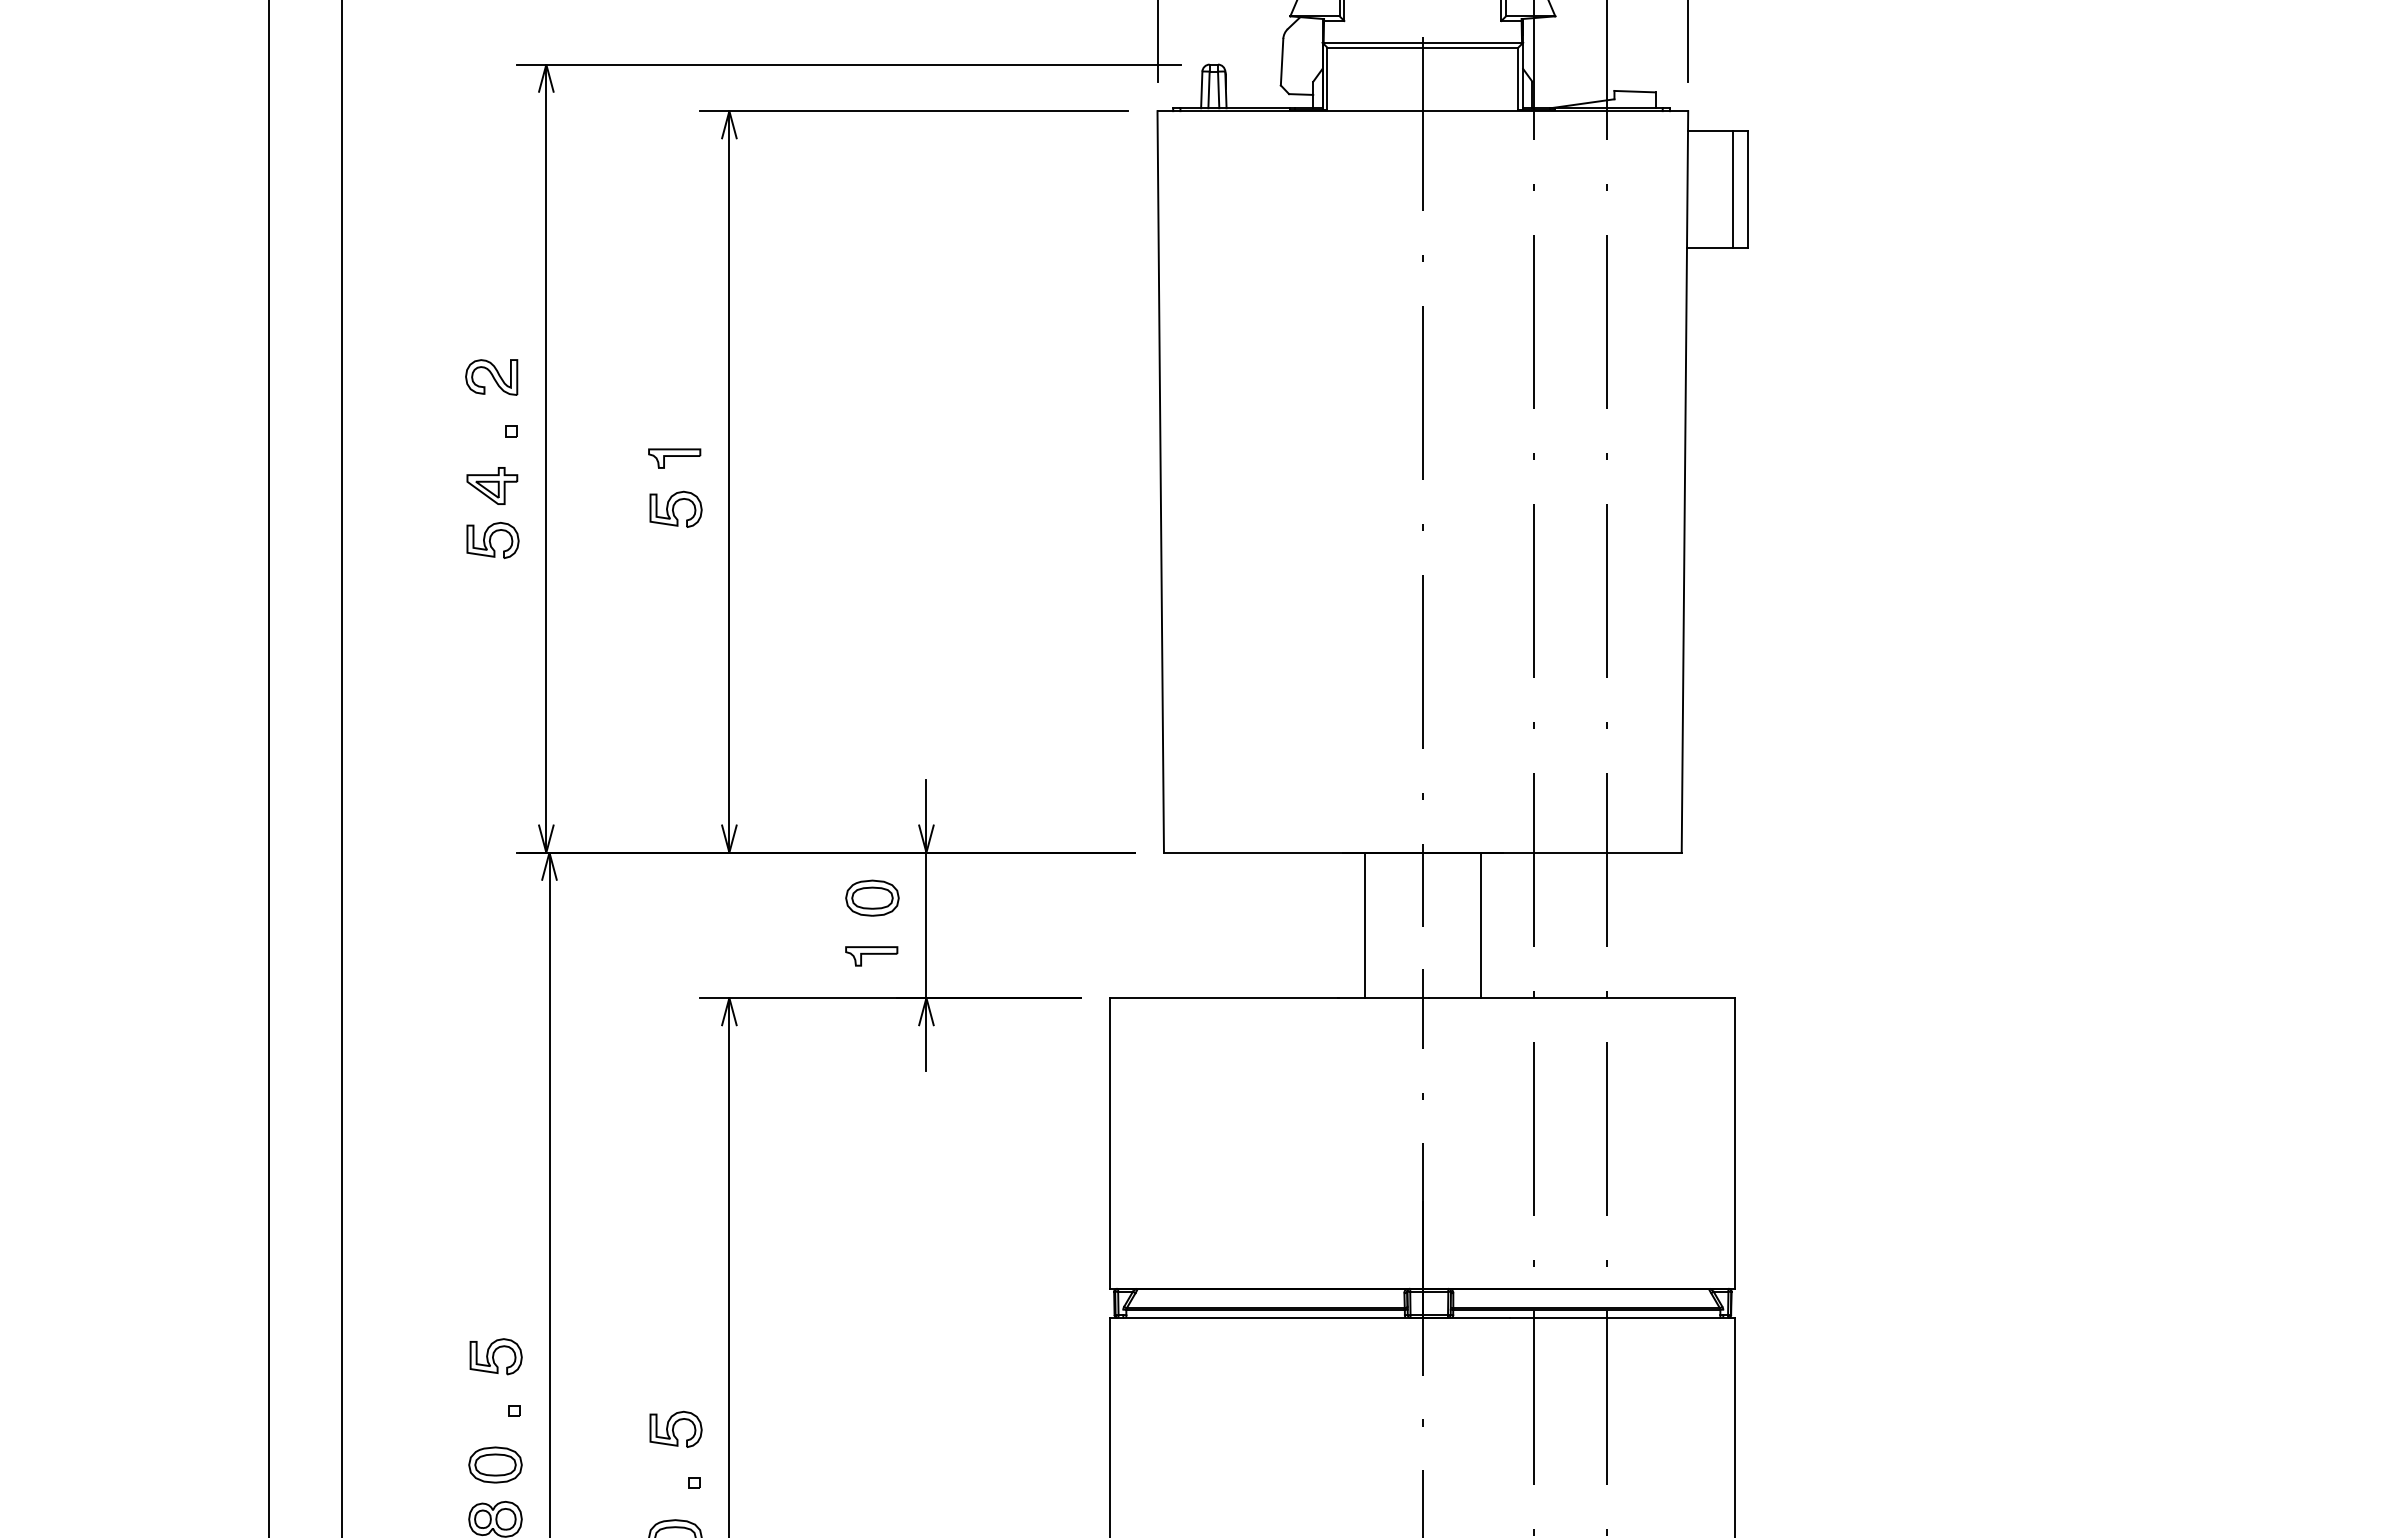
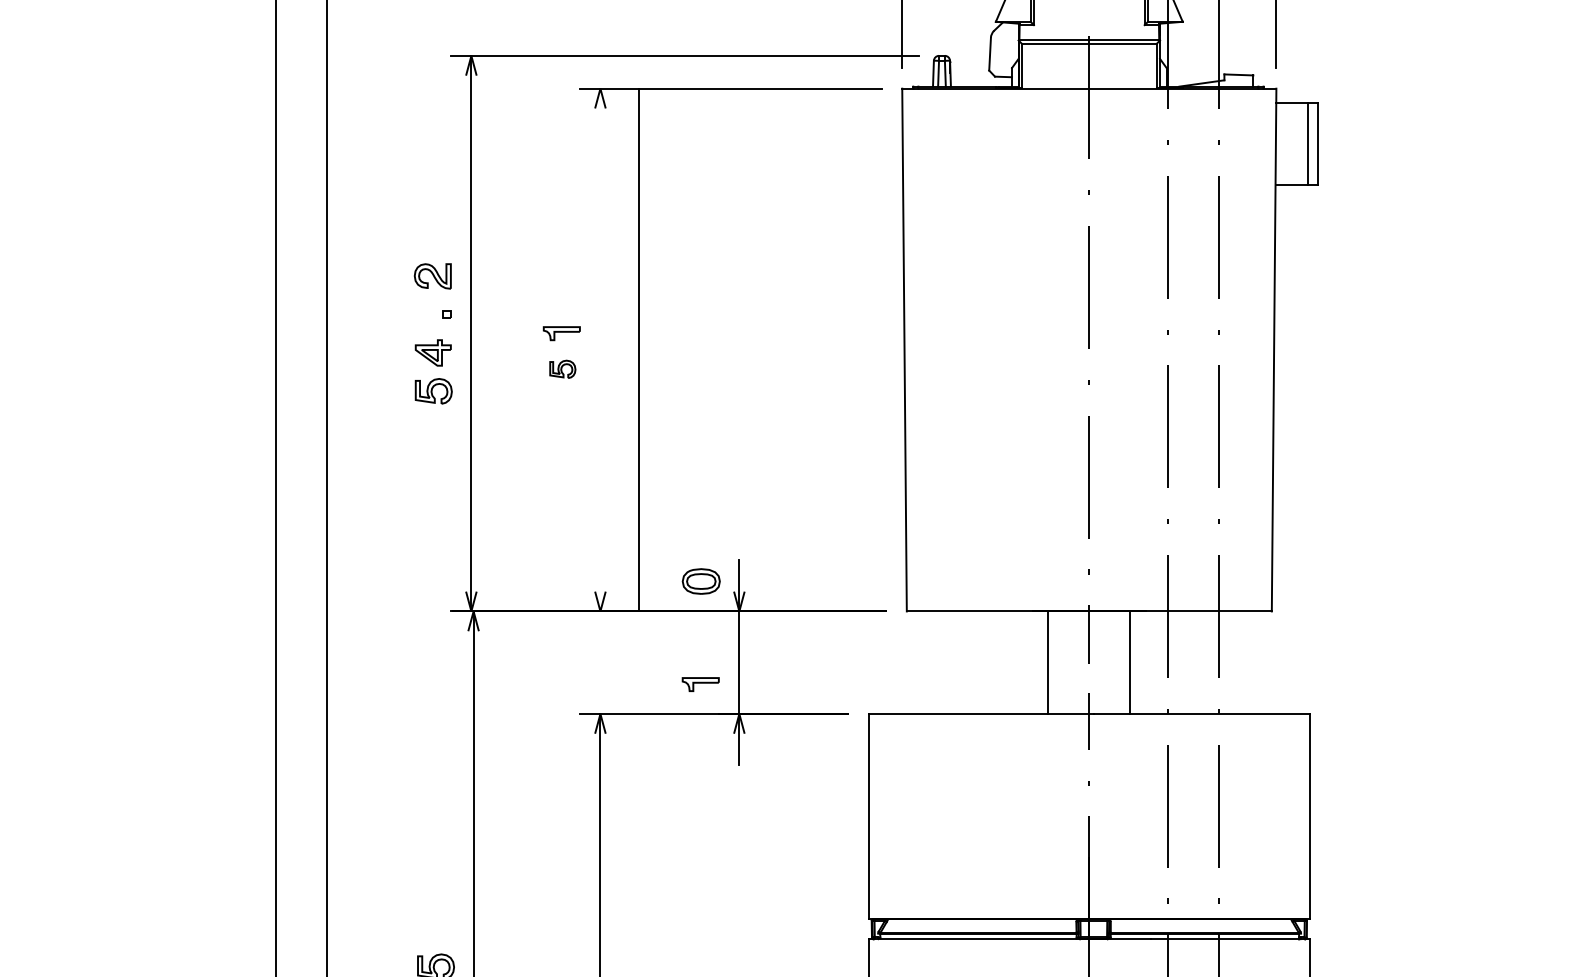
line: (729, 481) -> (639, 349), moved
part: (675, 508) -> (562, 368), size x0.7
part: (872, 897) -> (701, 581), moved

